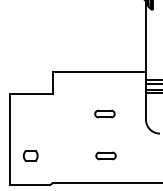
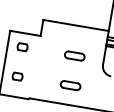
part: (30, 113) -> (22, 46), added
part: (104, 113) -> (74, 55), size x1.43
part: (105, 155) -> (70, 85), size x1.43

